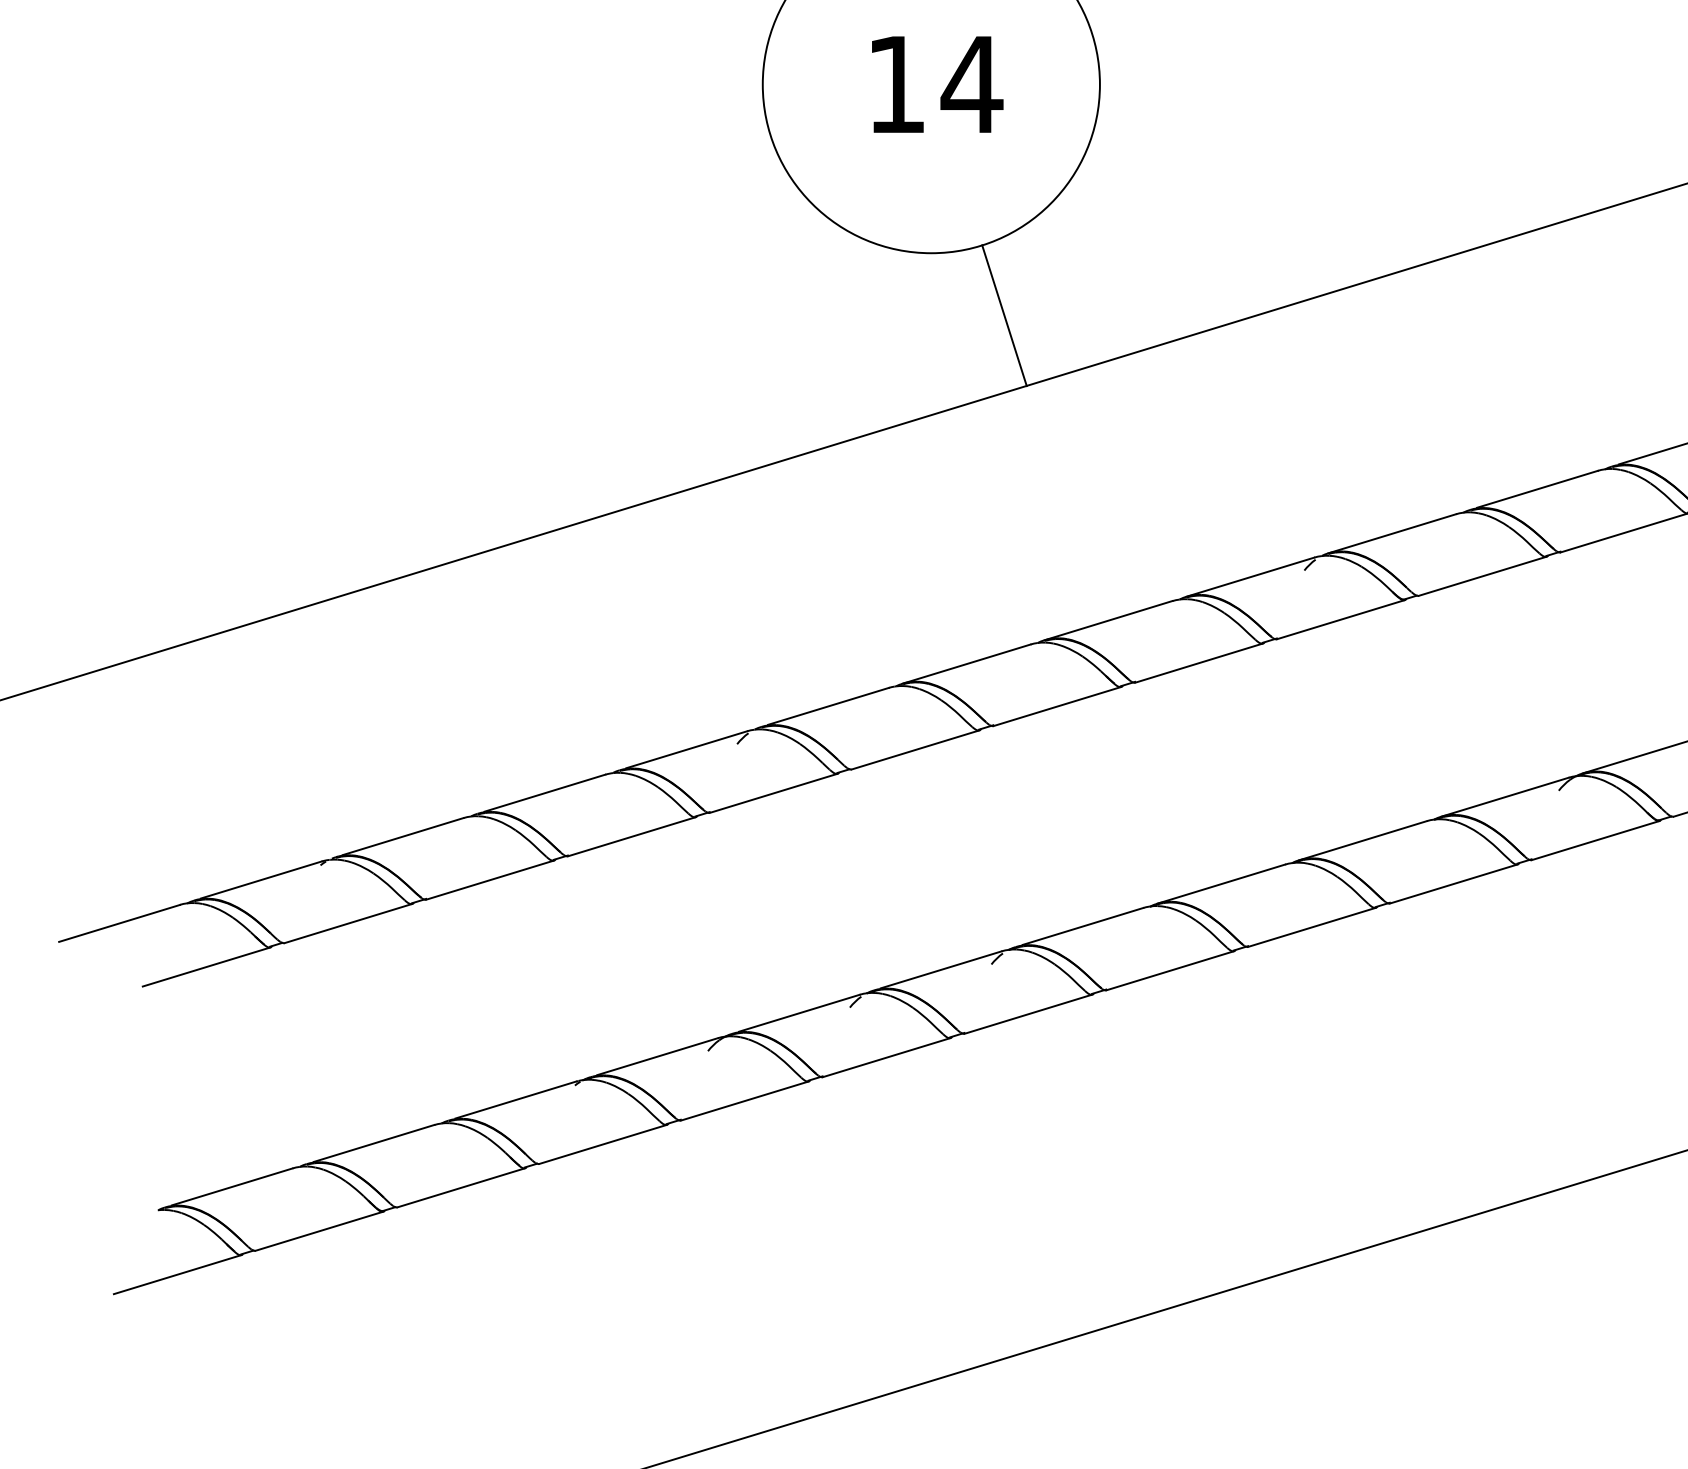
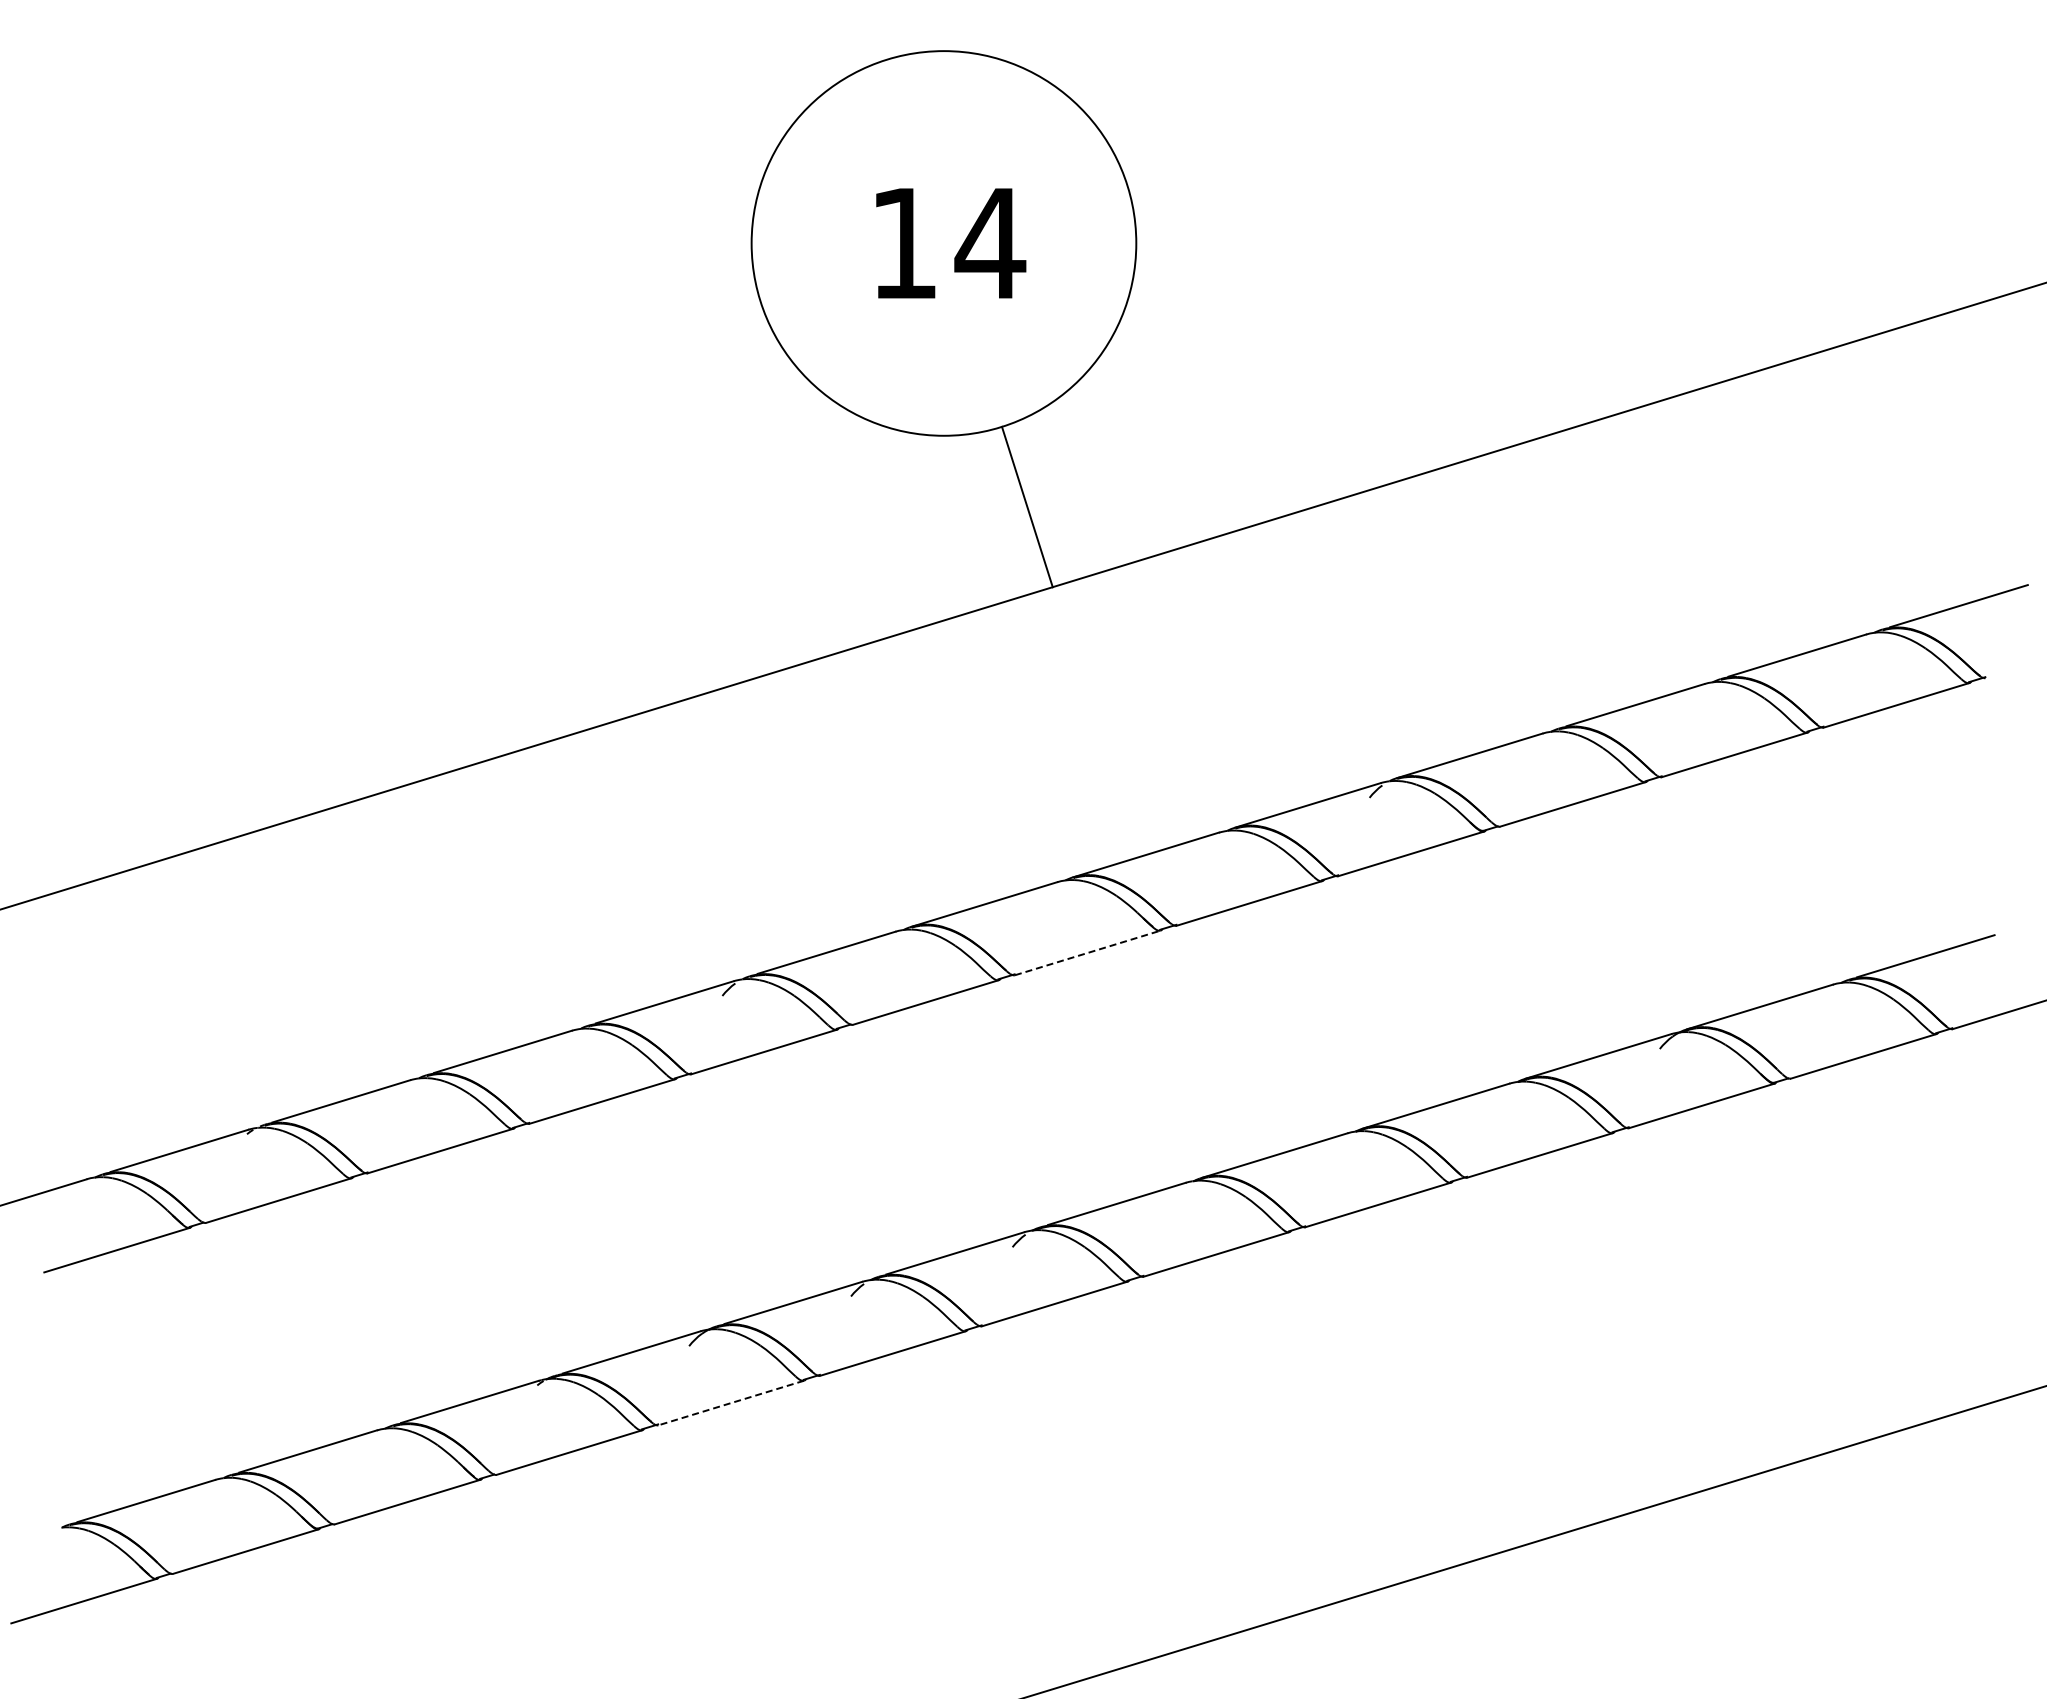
line: (1058, 706) -> (1088, 952), solid -> dashed
line: (744, 1101) -> (730, 1403), solid -> dashed

